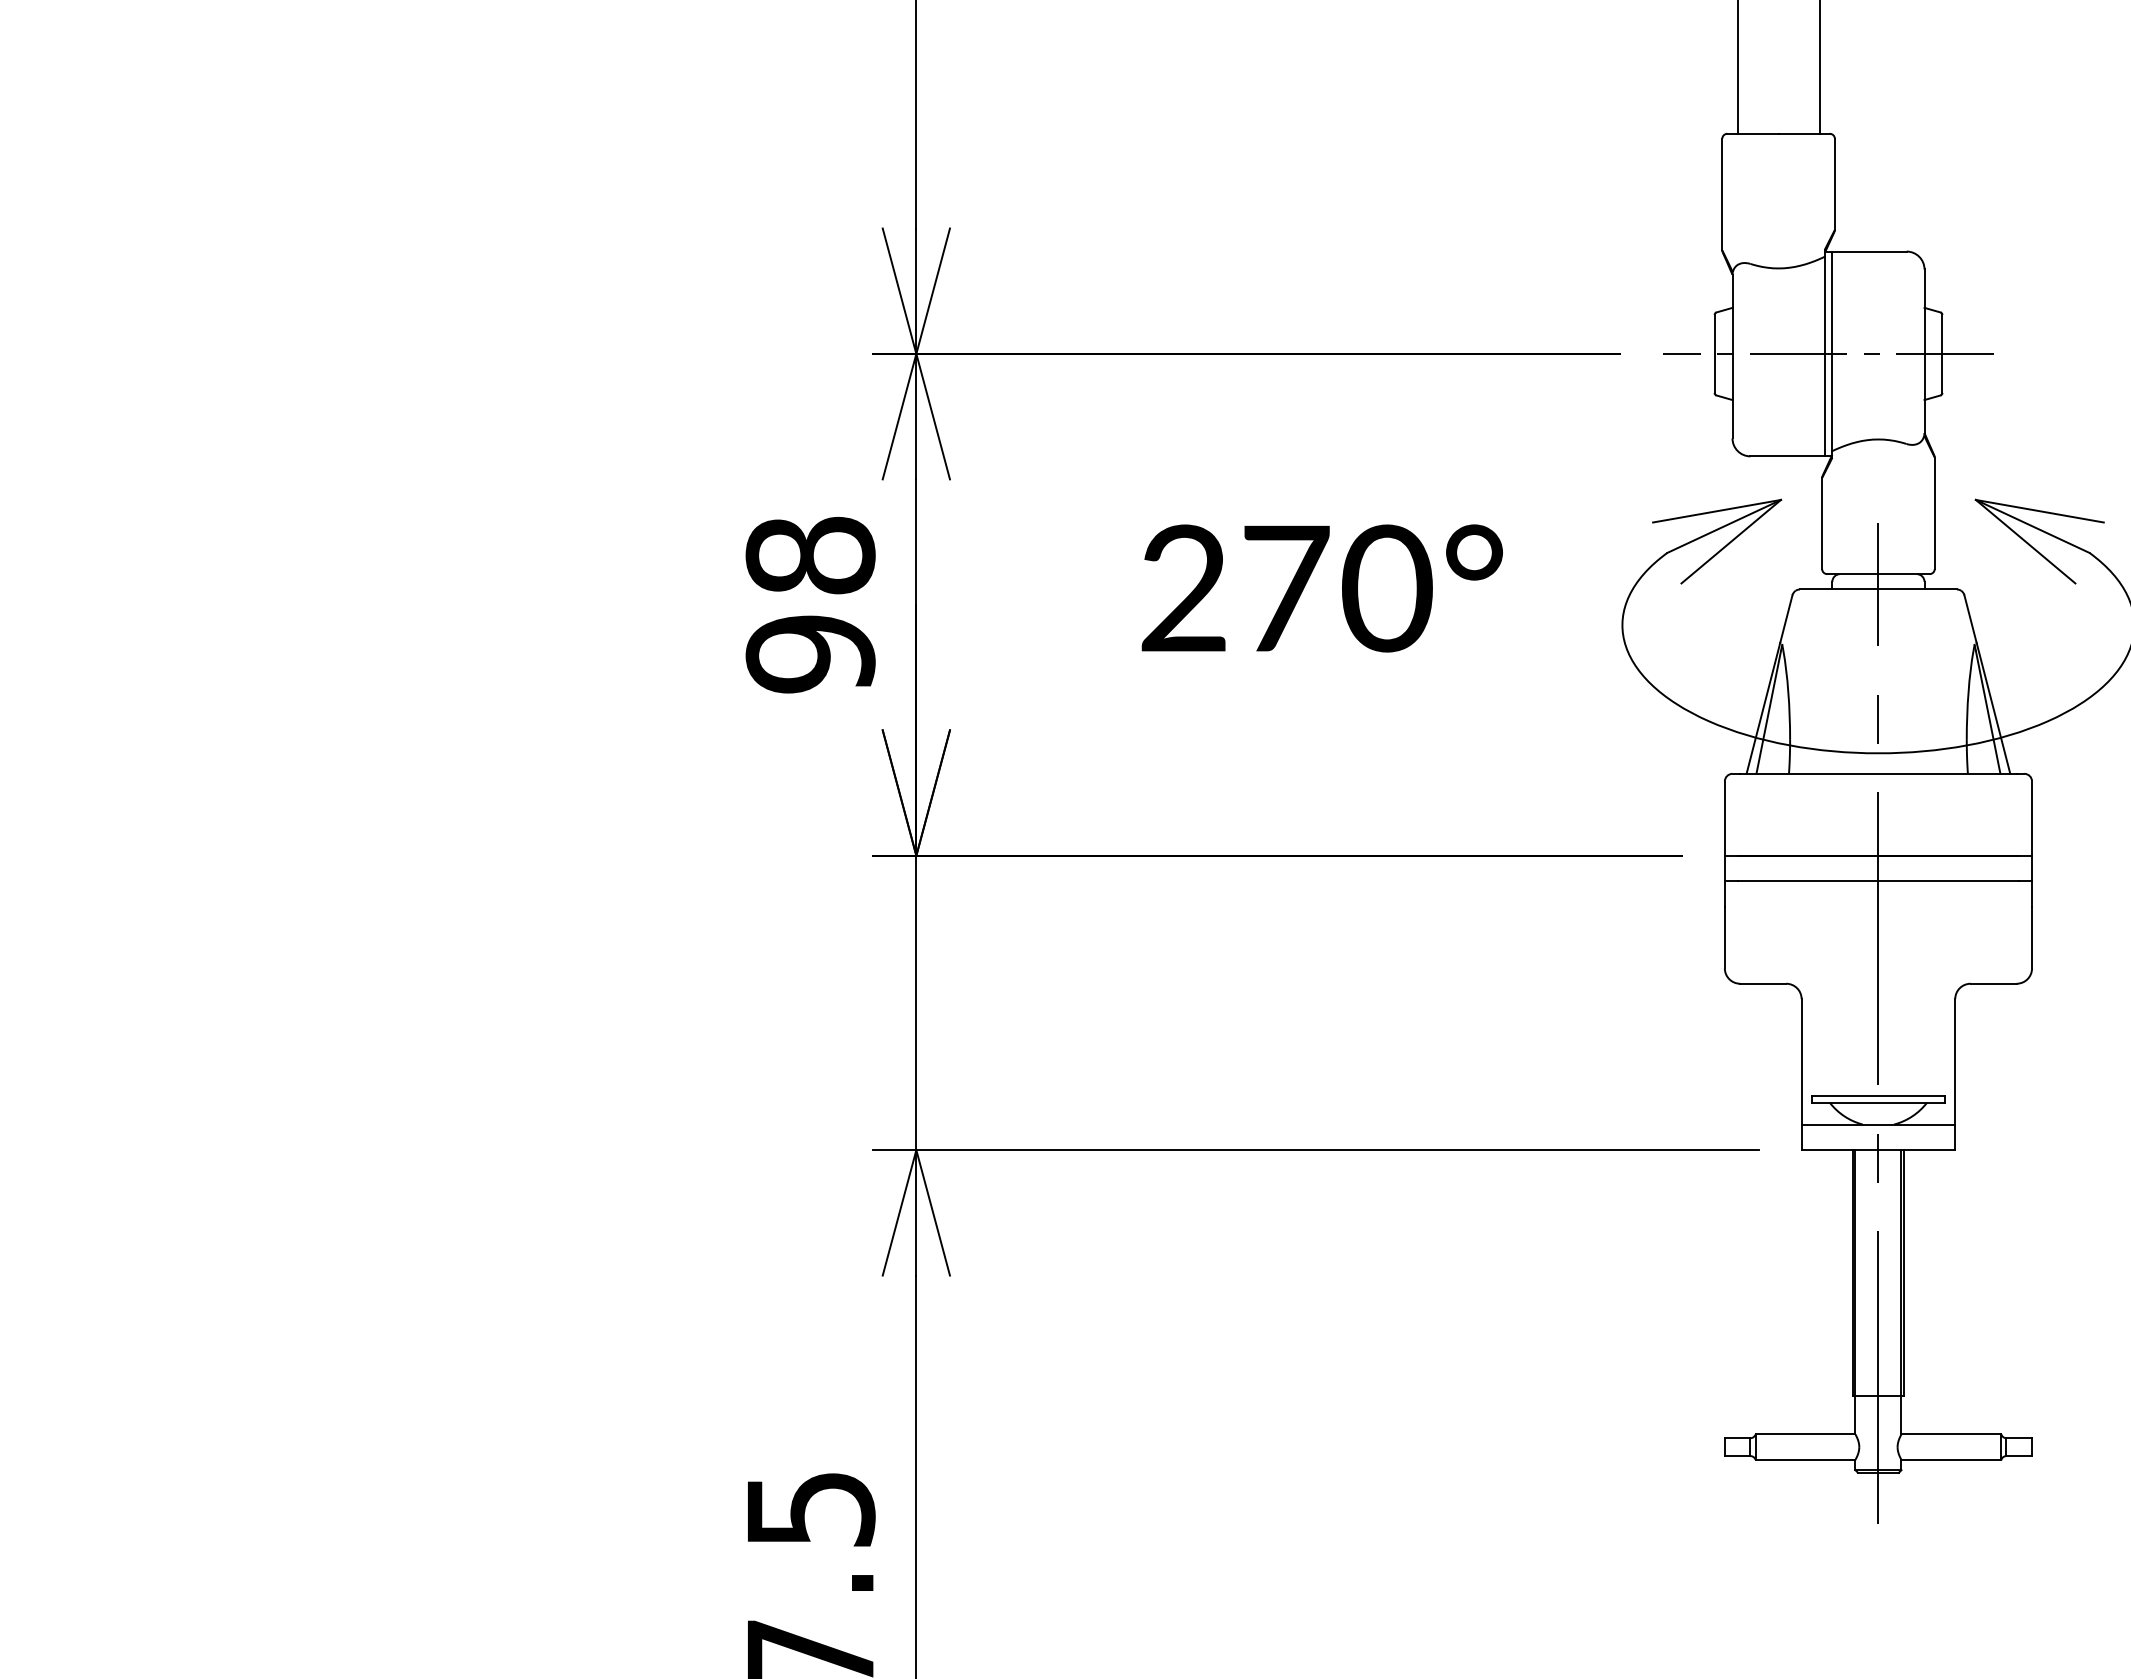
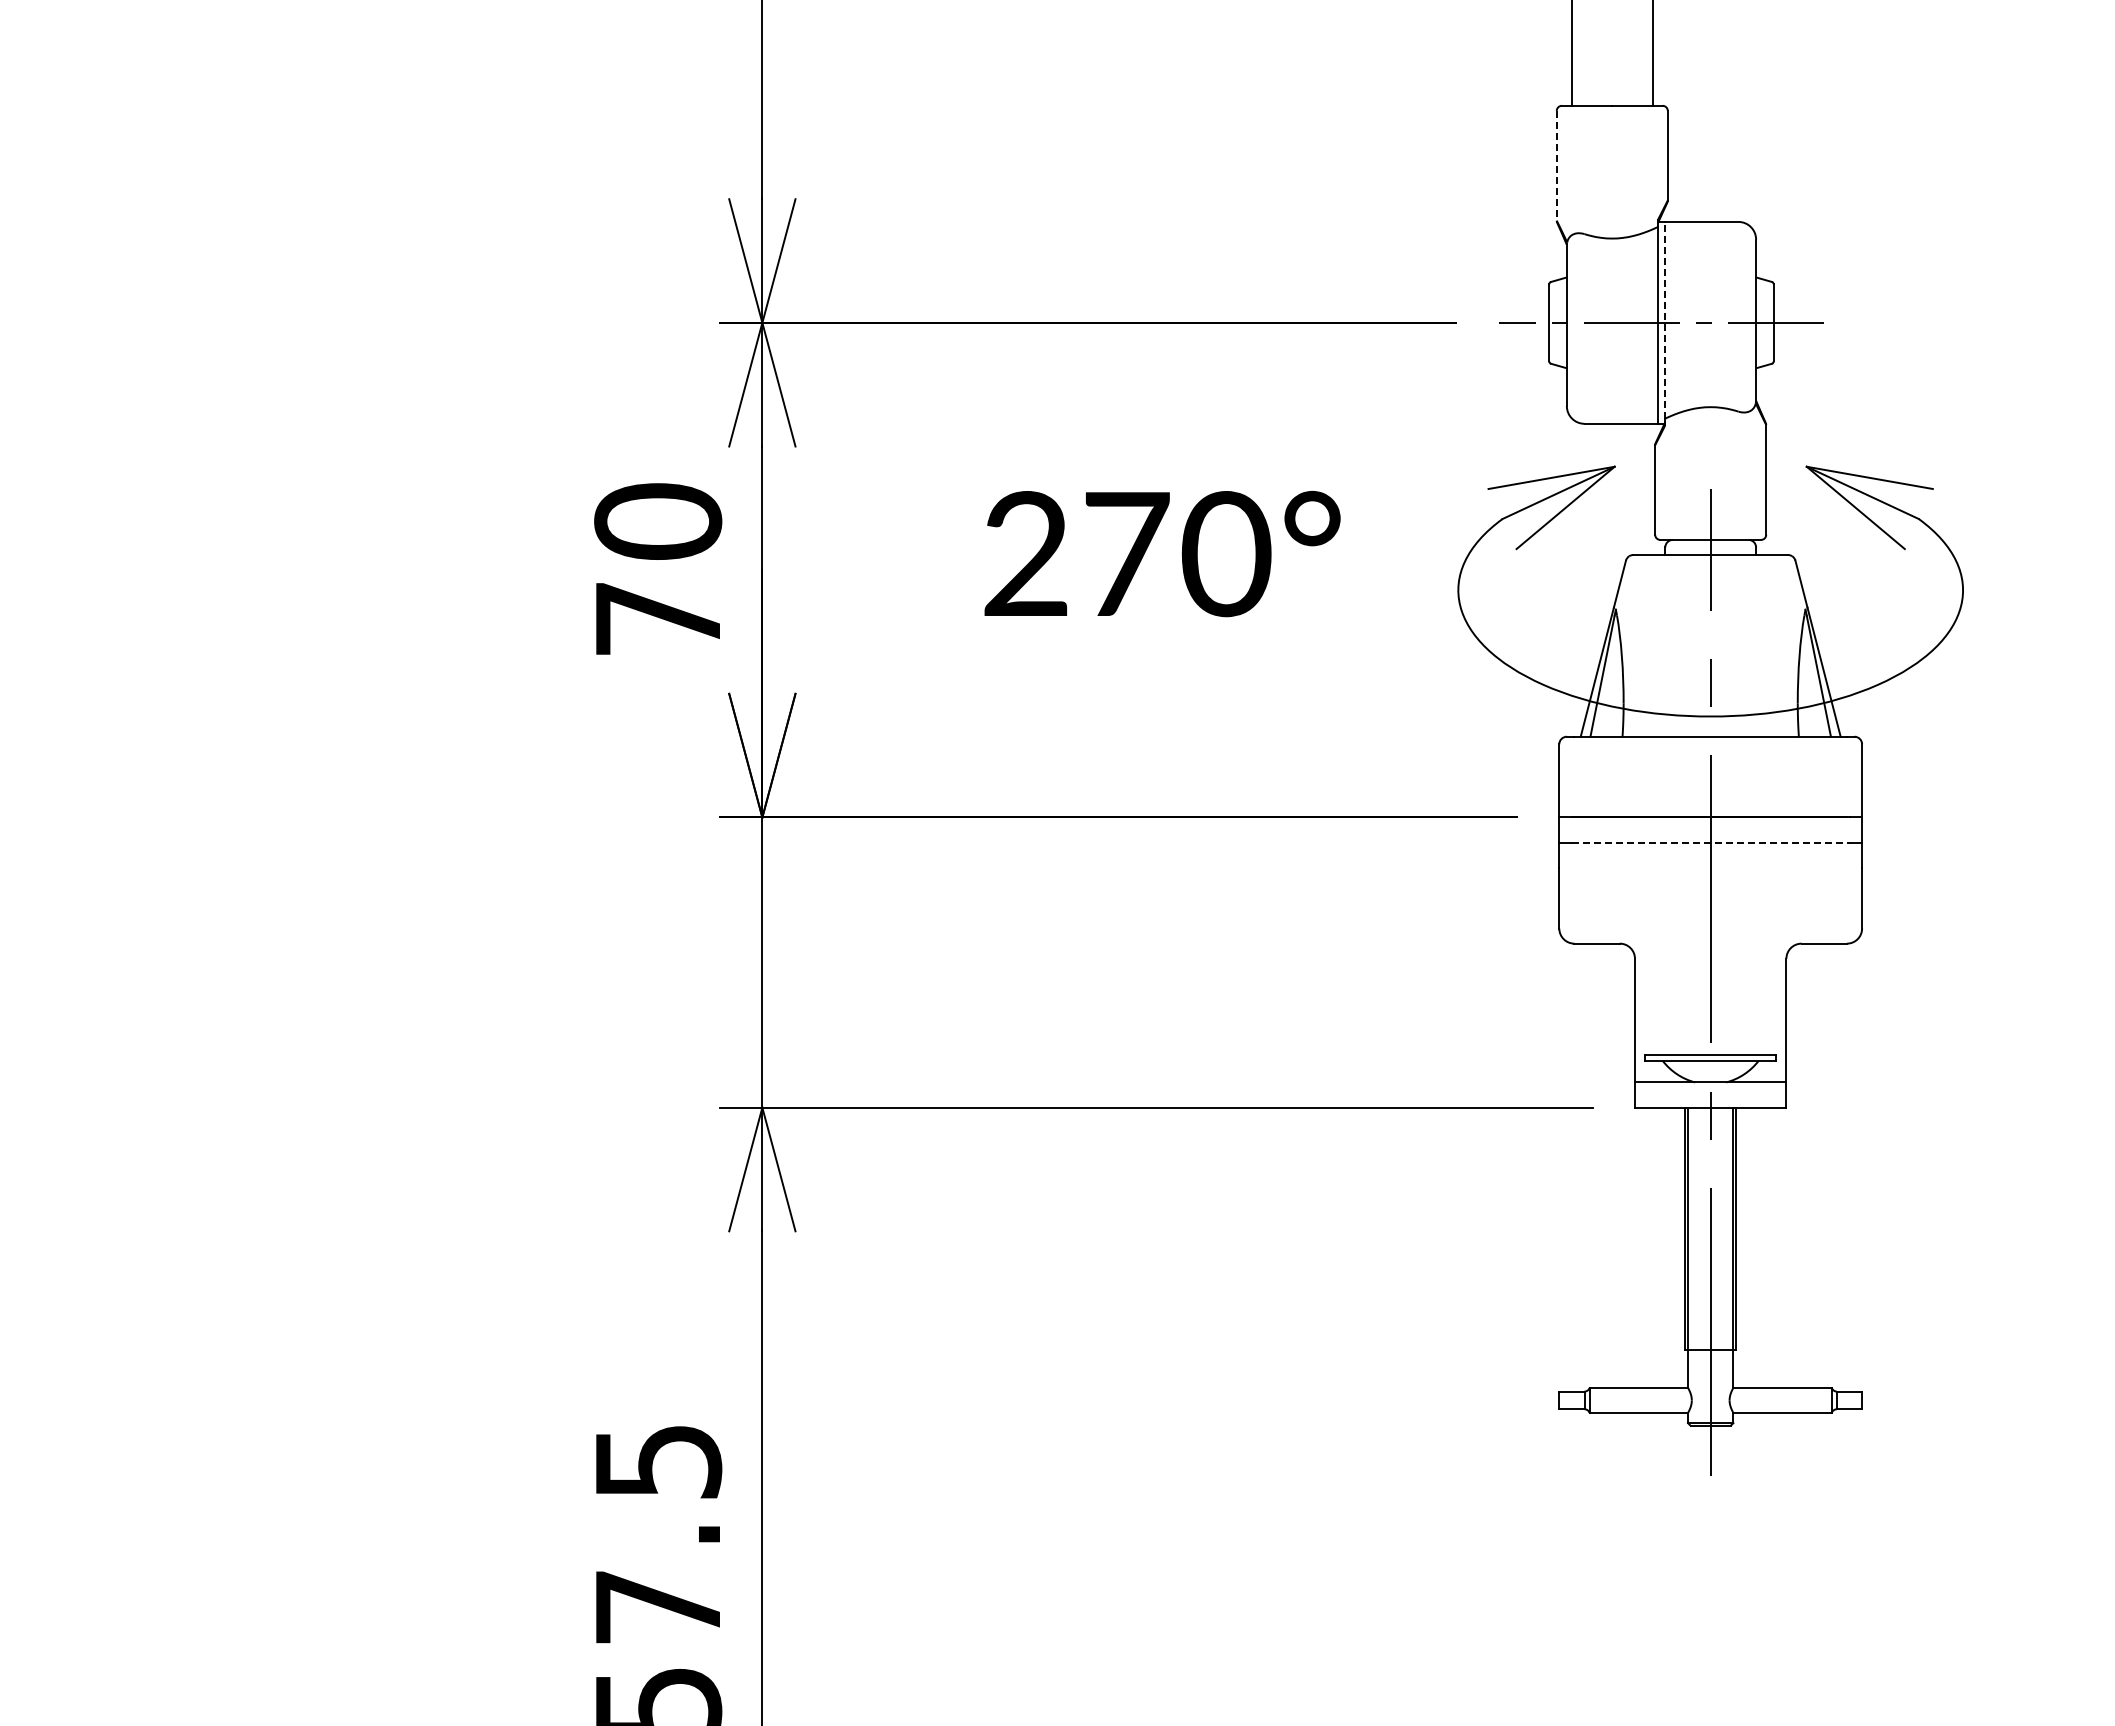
line: (1722, 194) -> (1556, 165), solid -> dashed
line: (1832, 350) -> (1665, 319), solid -> dashed
text: (810, 605) -> (658, 570), 98 -> 70
line: (1878, 881) -> (1710, 842), solid -> dashed

